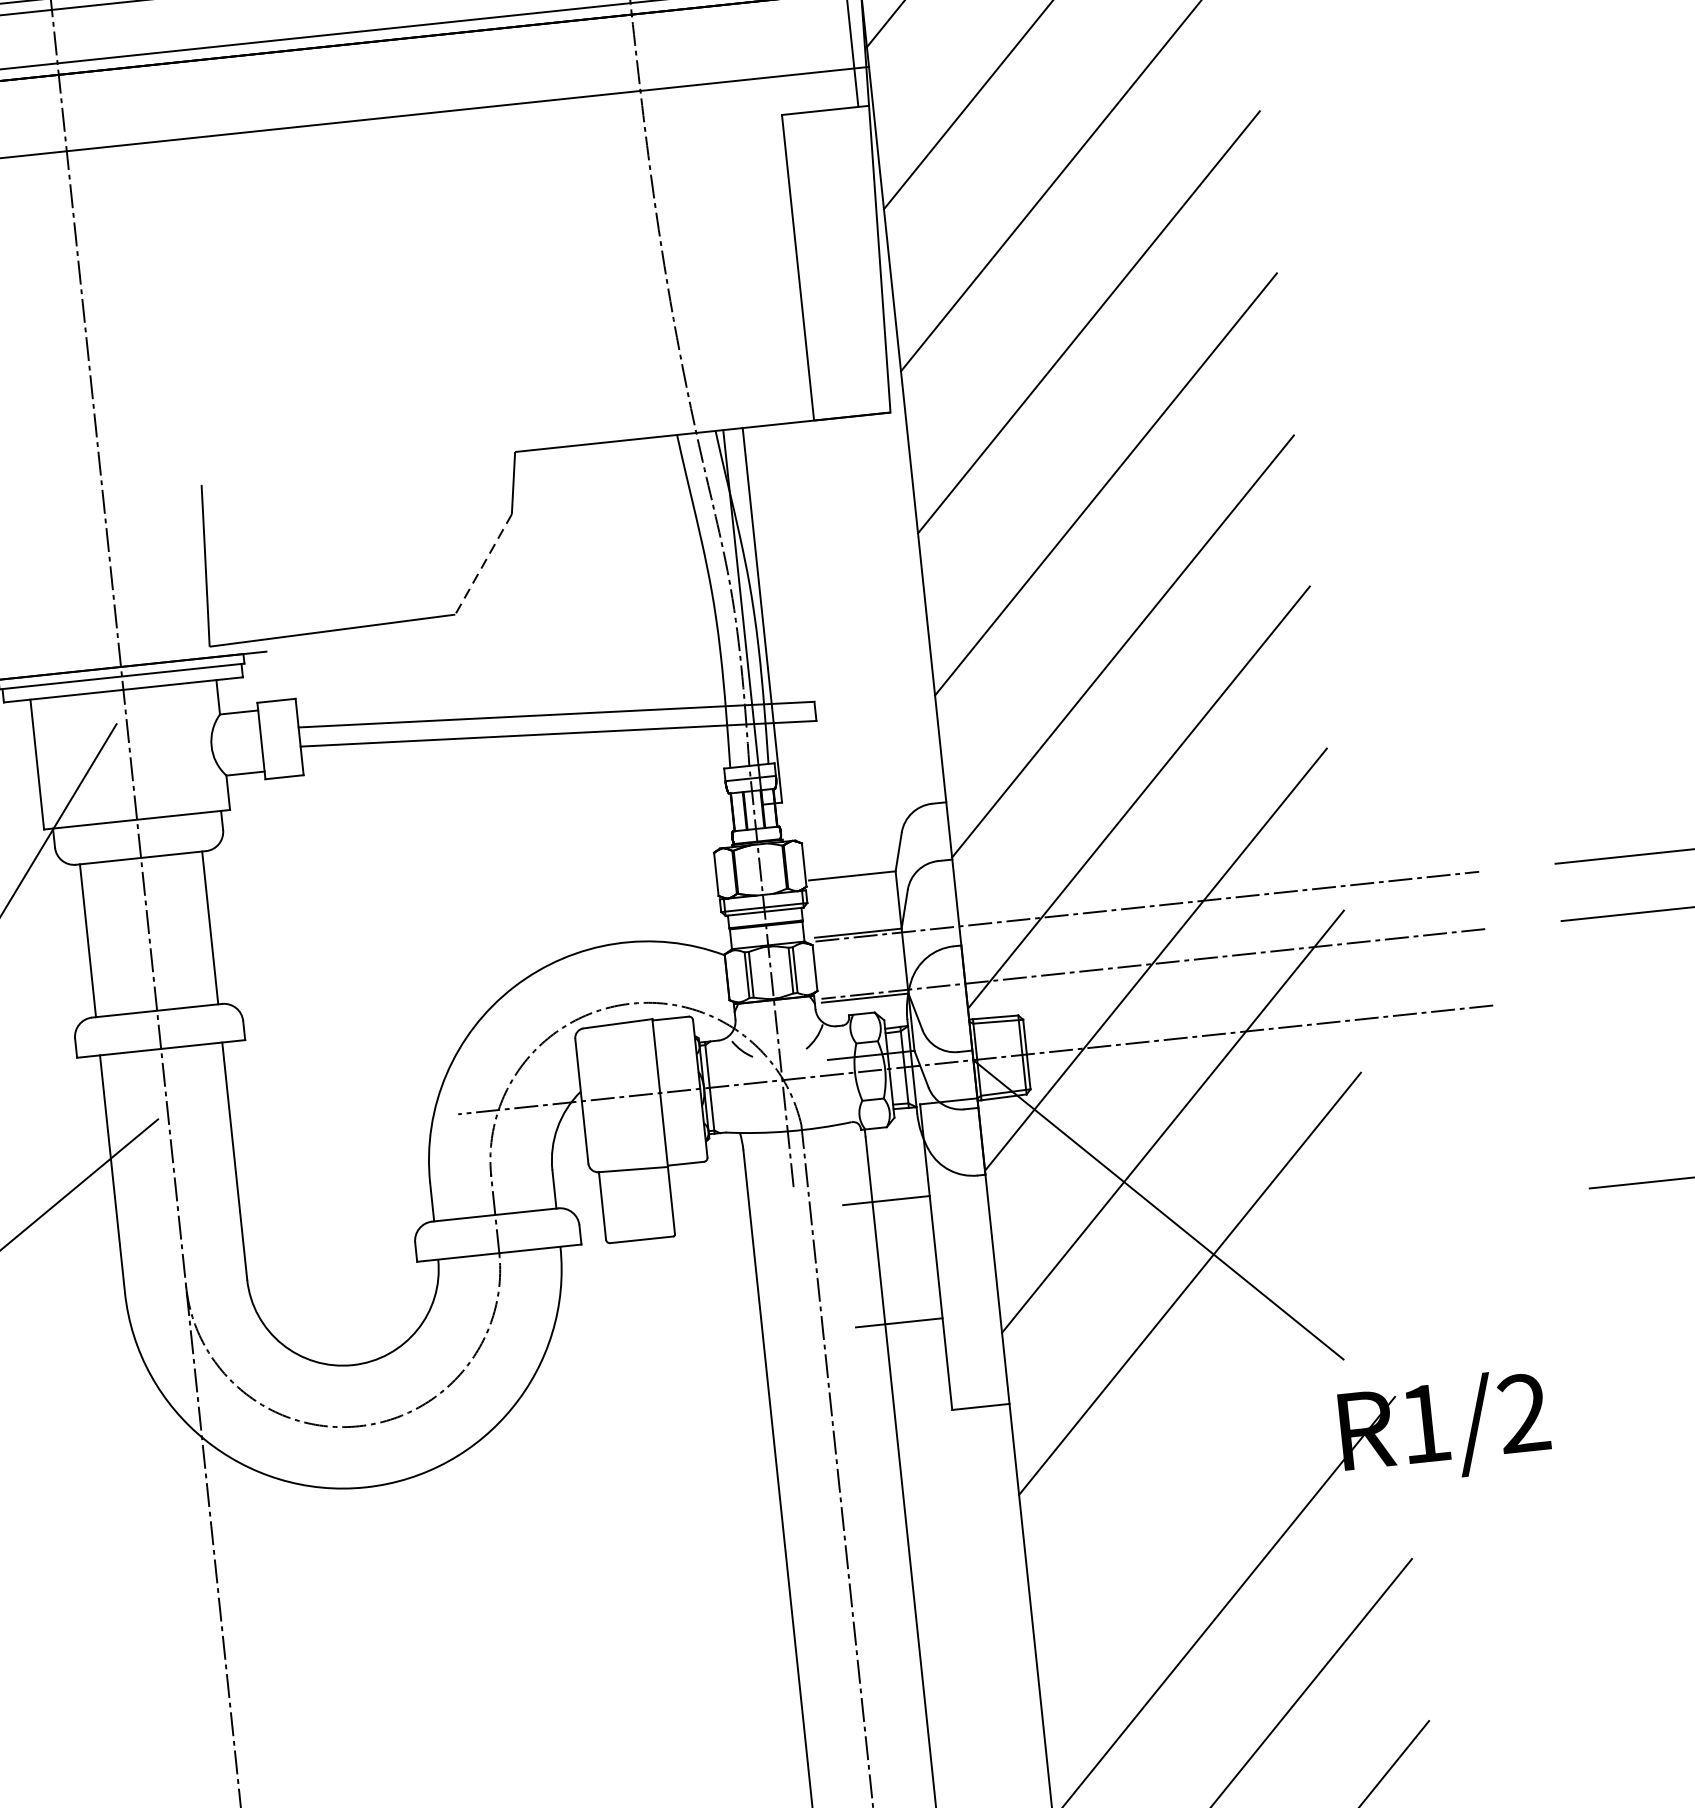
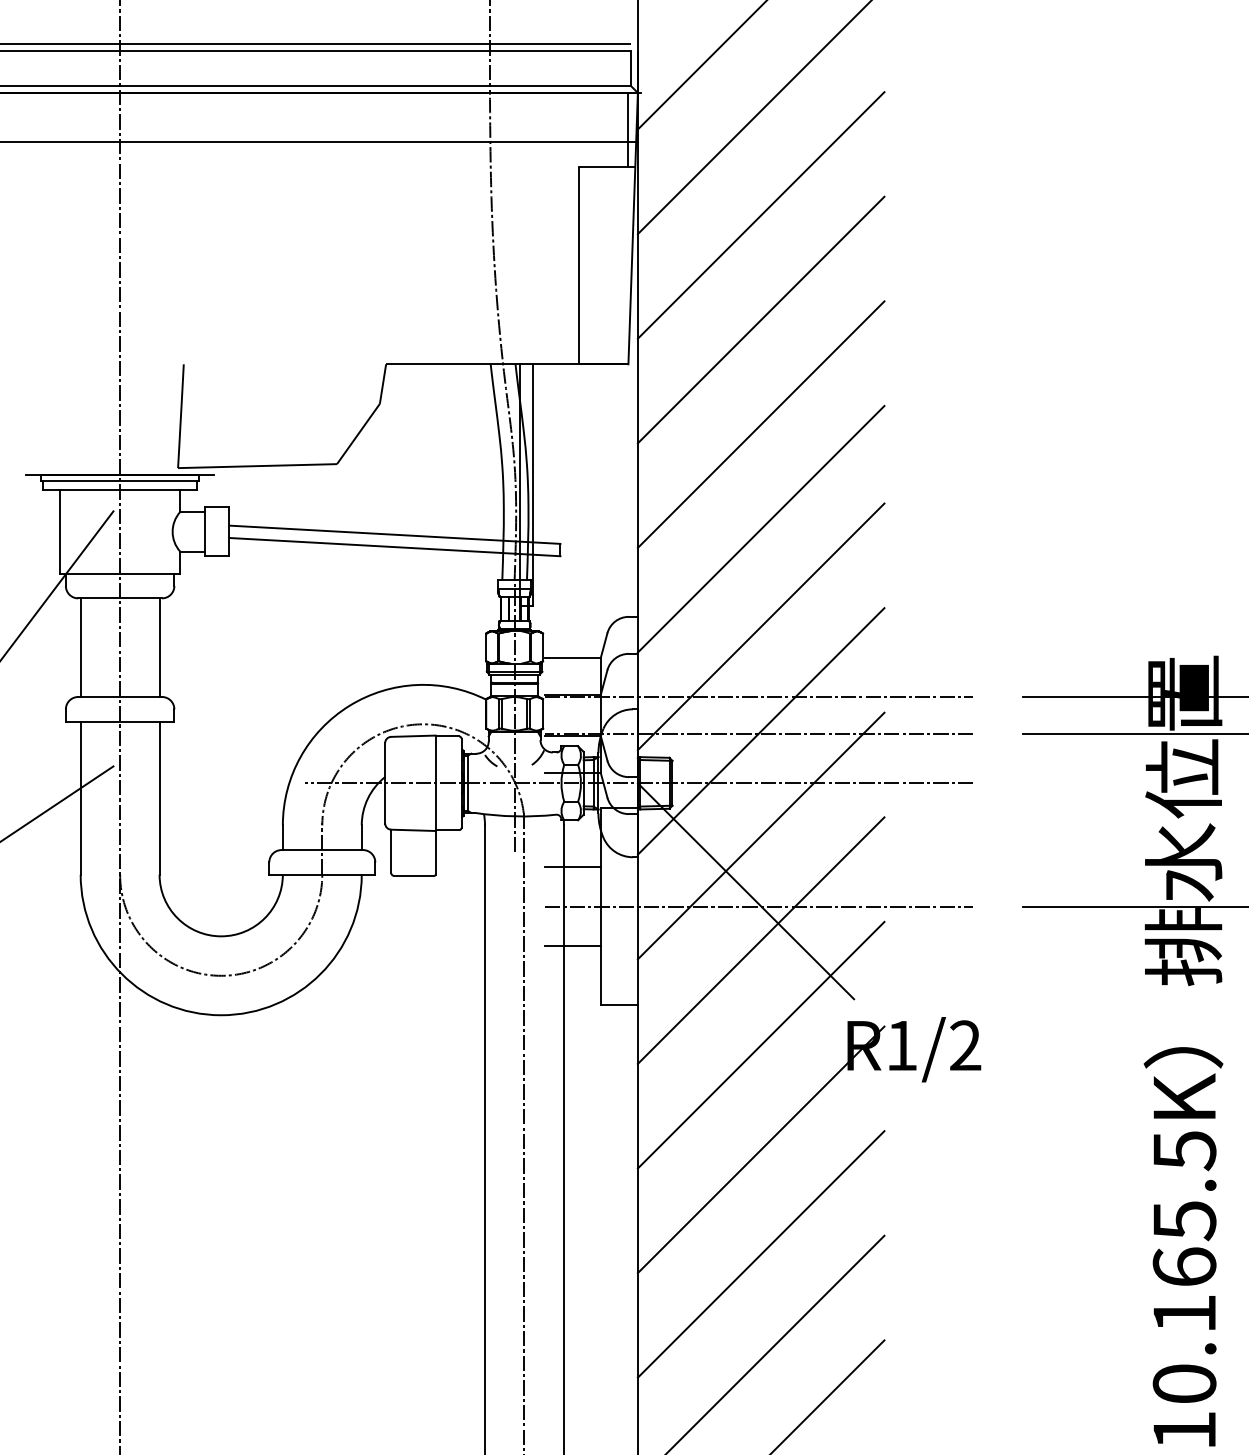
line: (483, 563) -> (358, 433), dashed -> solid
line: (1181, 1231) -> (759, 906), added
line: (1205, 1444) -> (760, 1044), added

